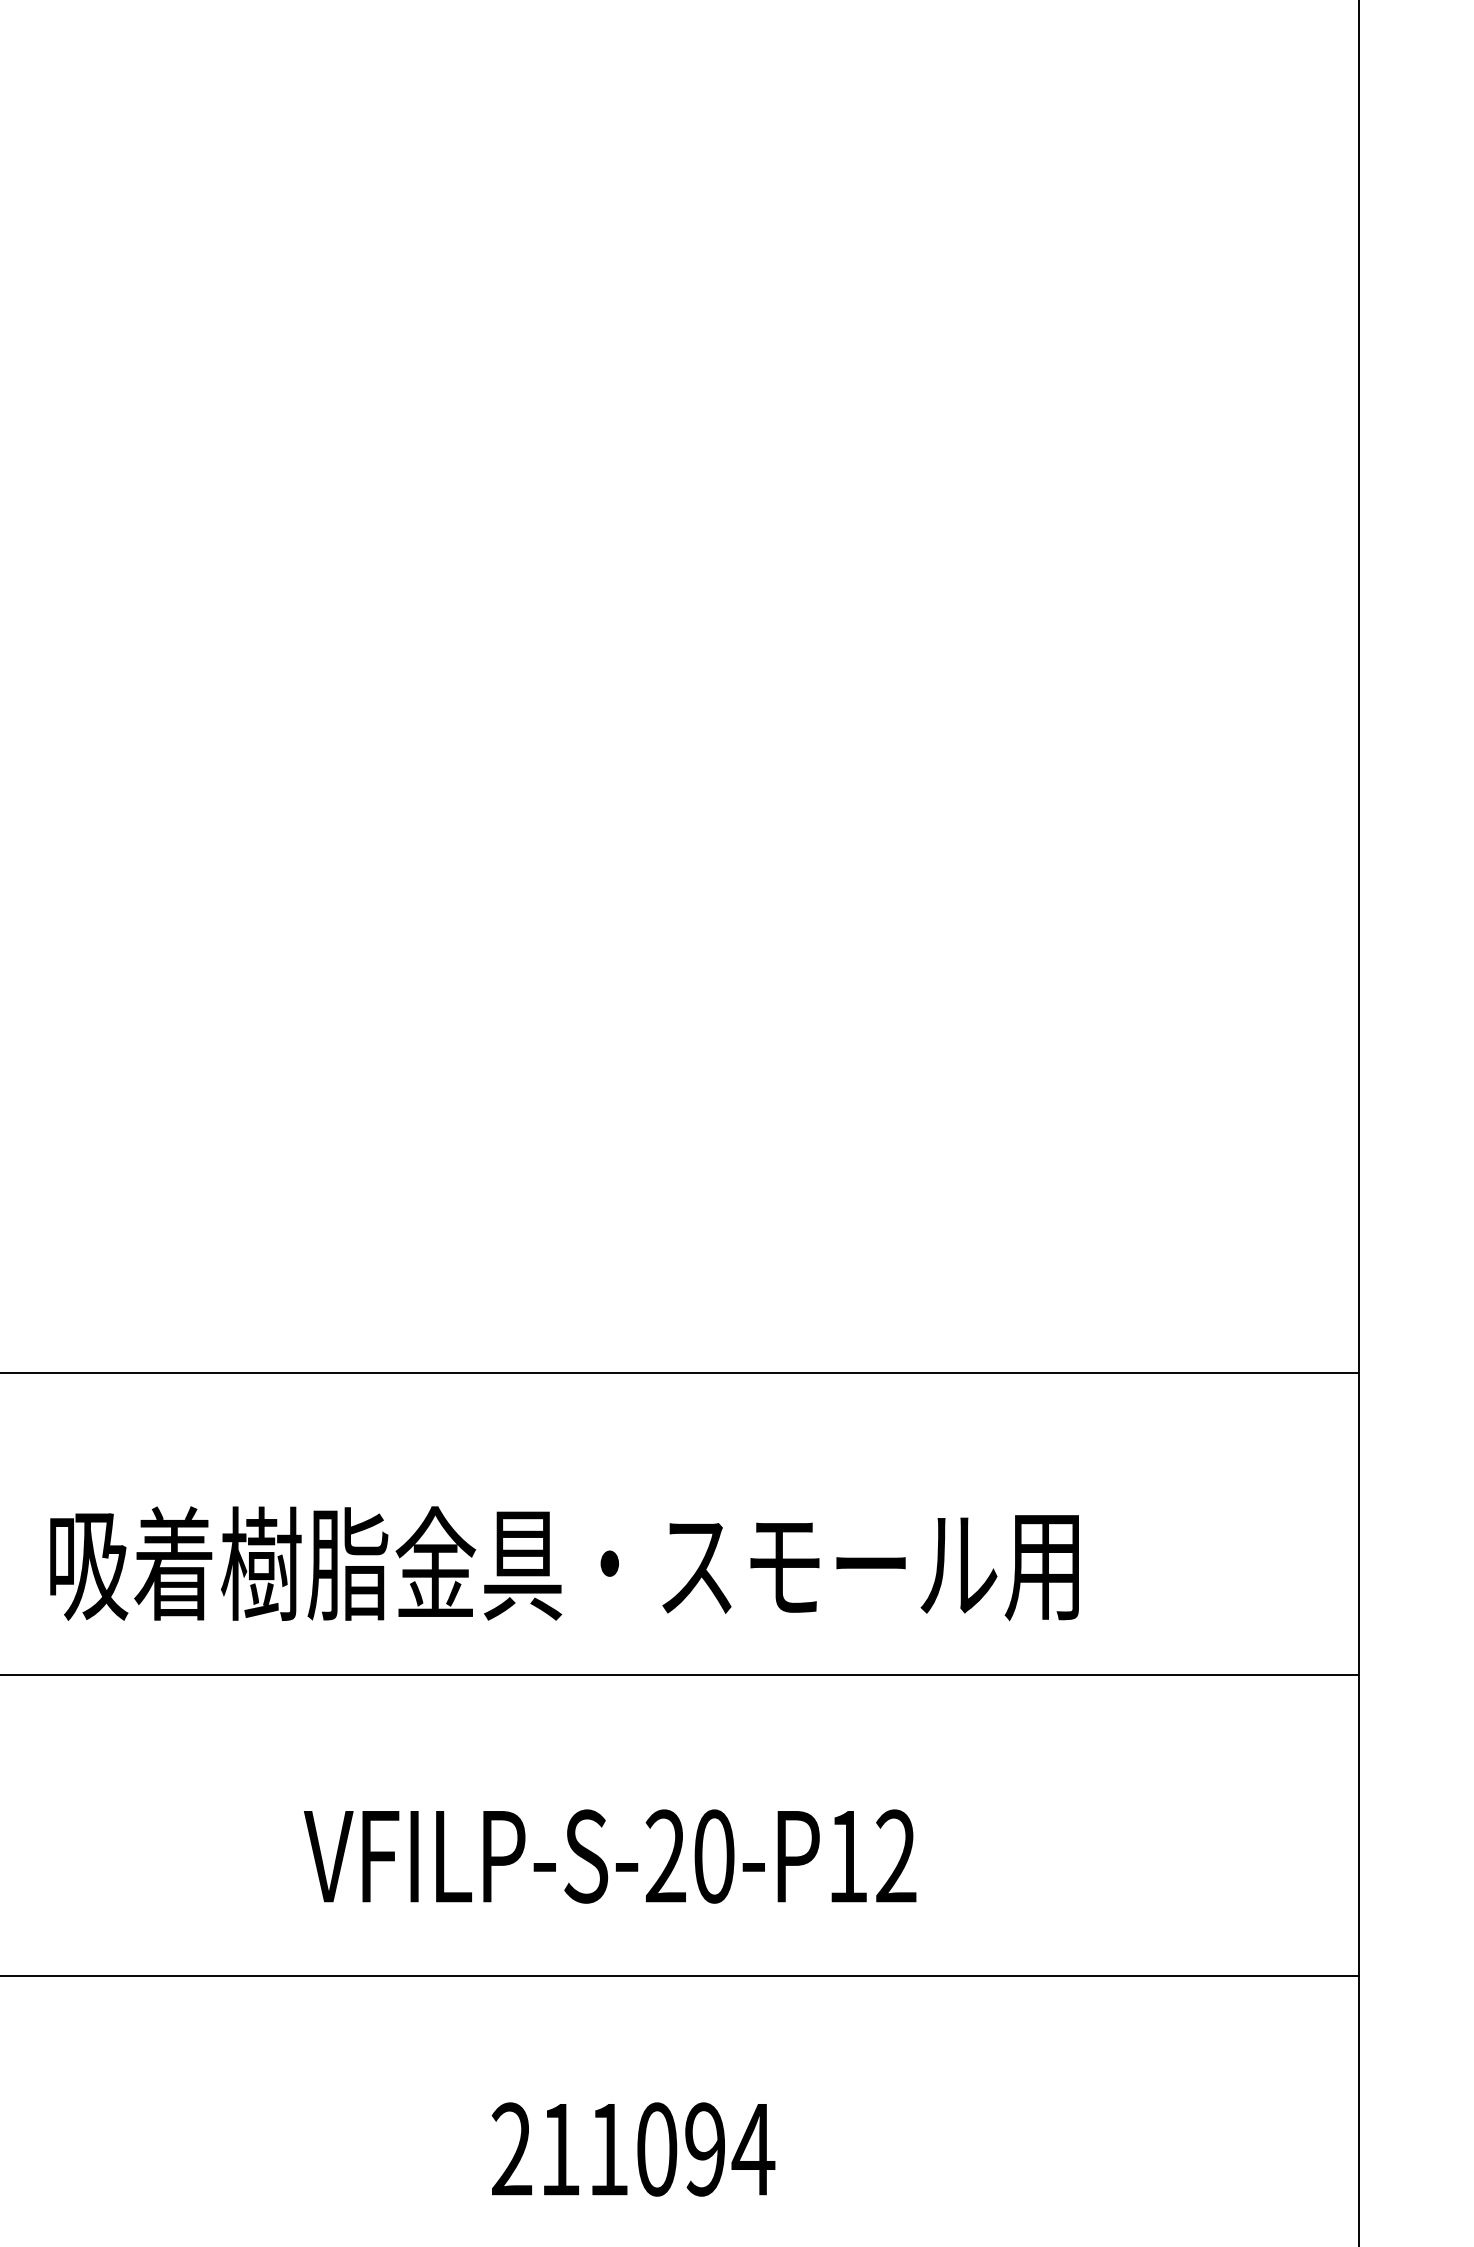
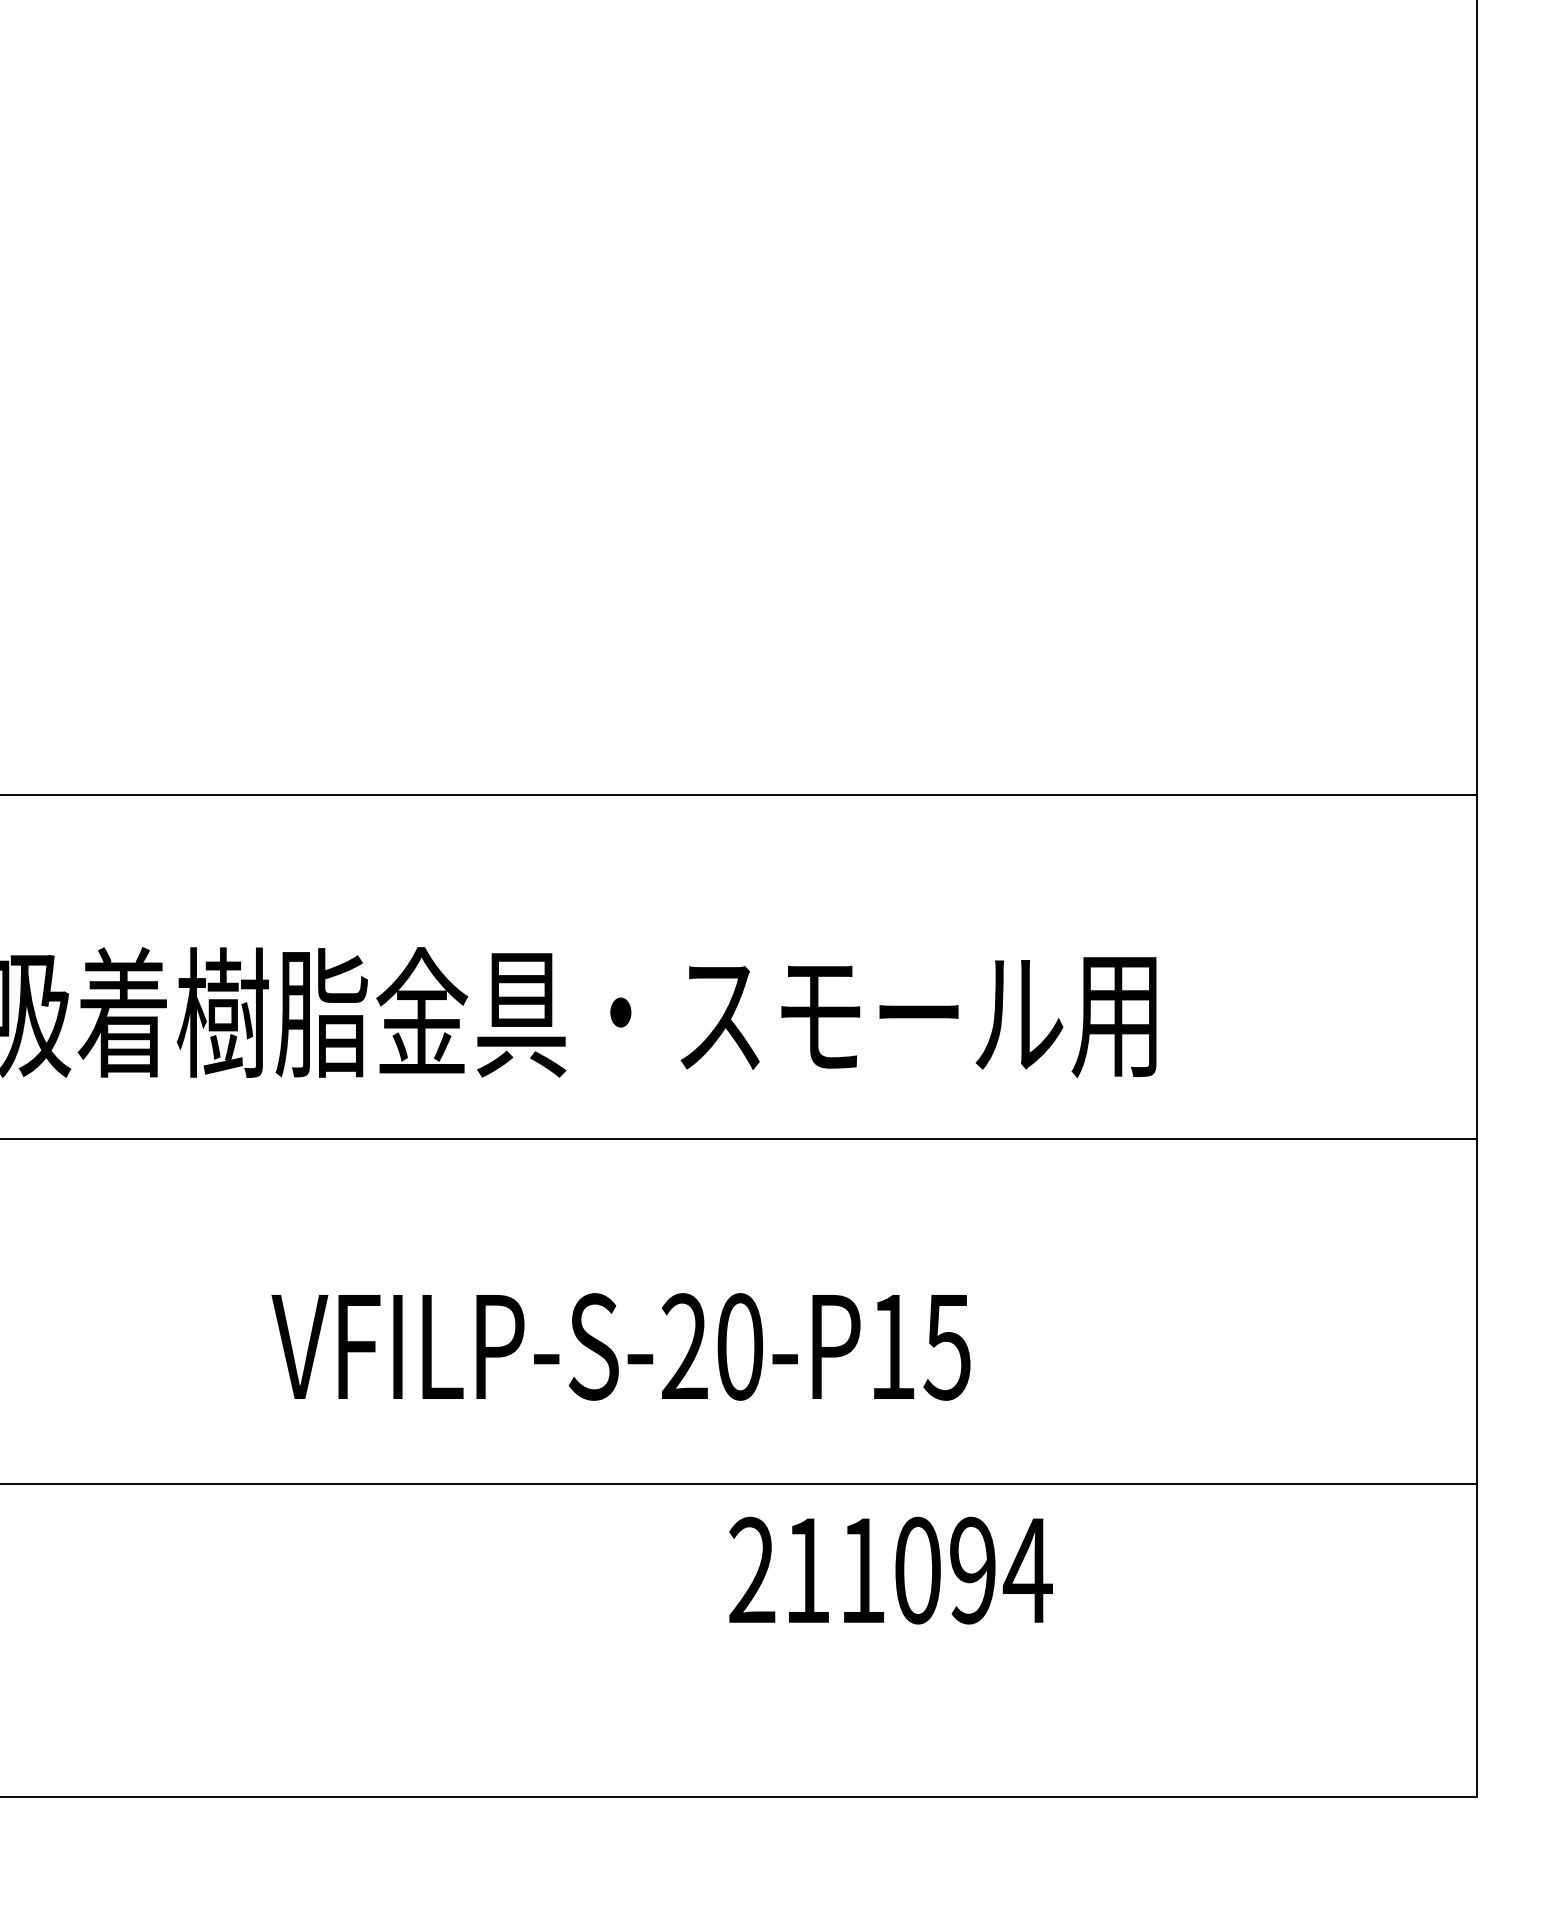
text: (895, 1856) -> (946, 1346), VFILP-S-20-P12 -> VFILP-S-20-P15
text: (633, 2149) -> (891, 1570), moved

